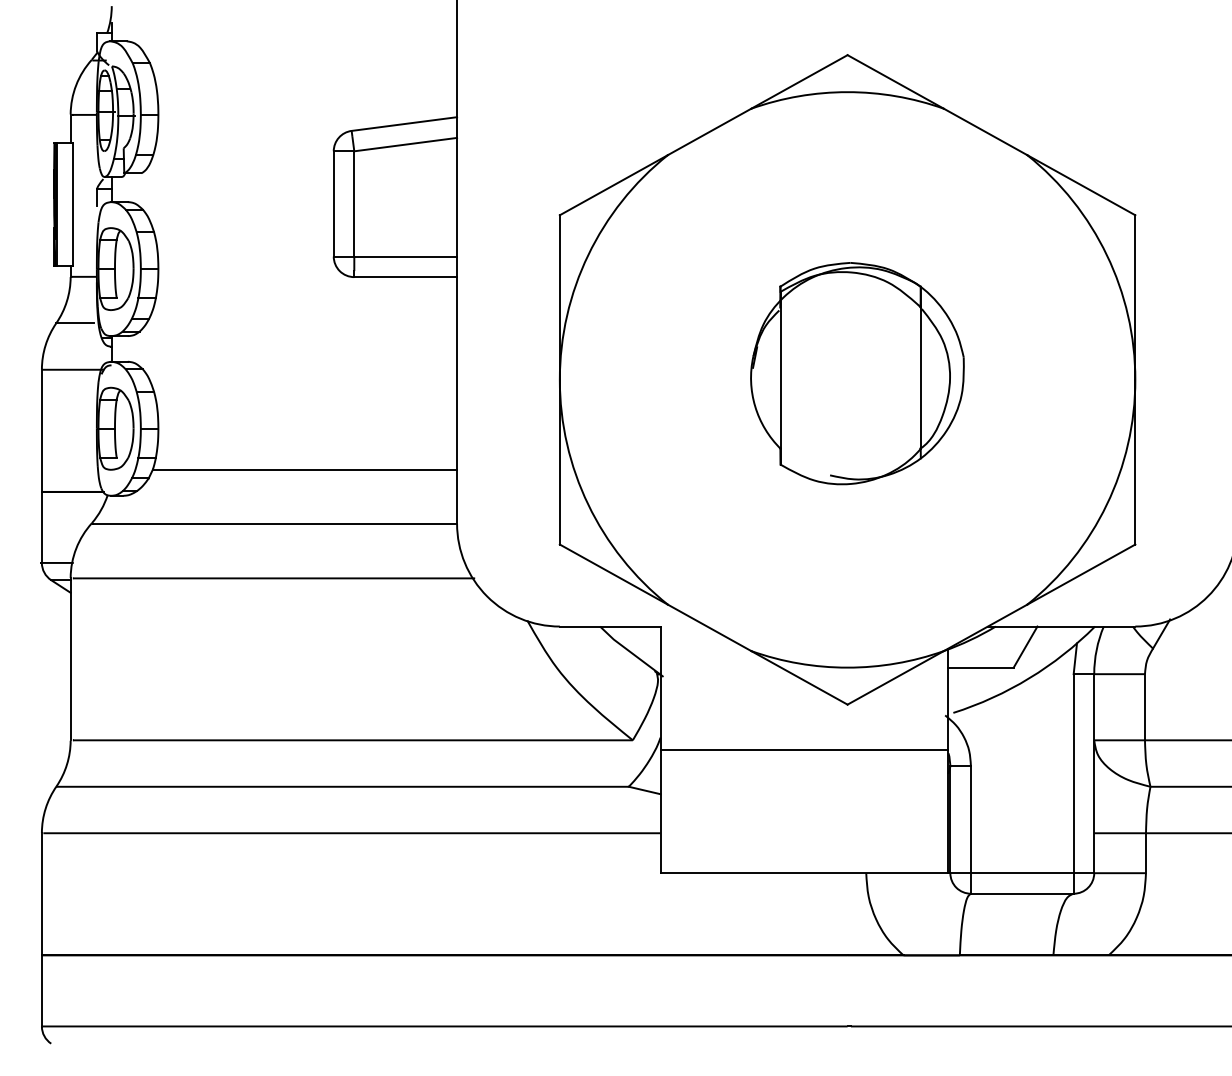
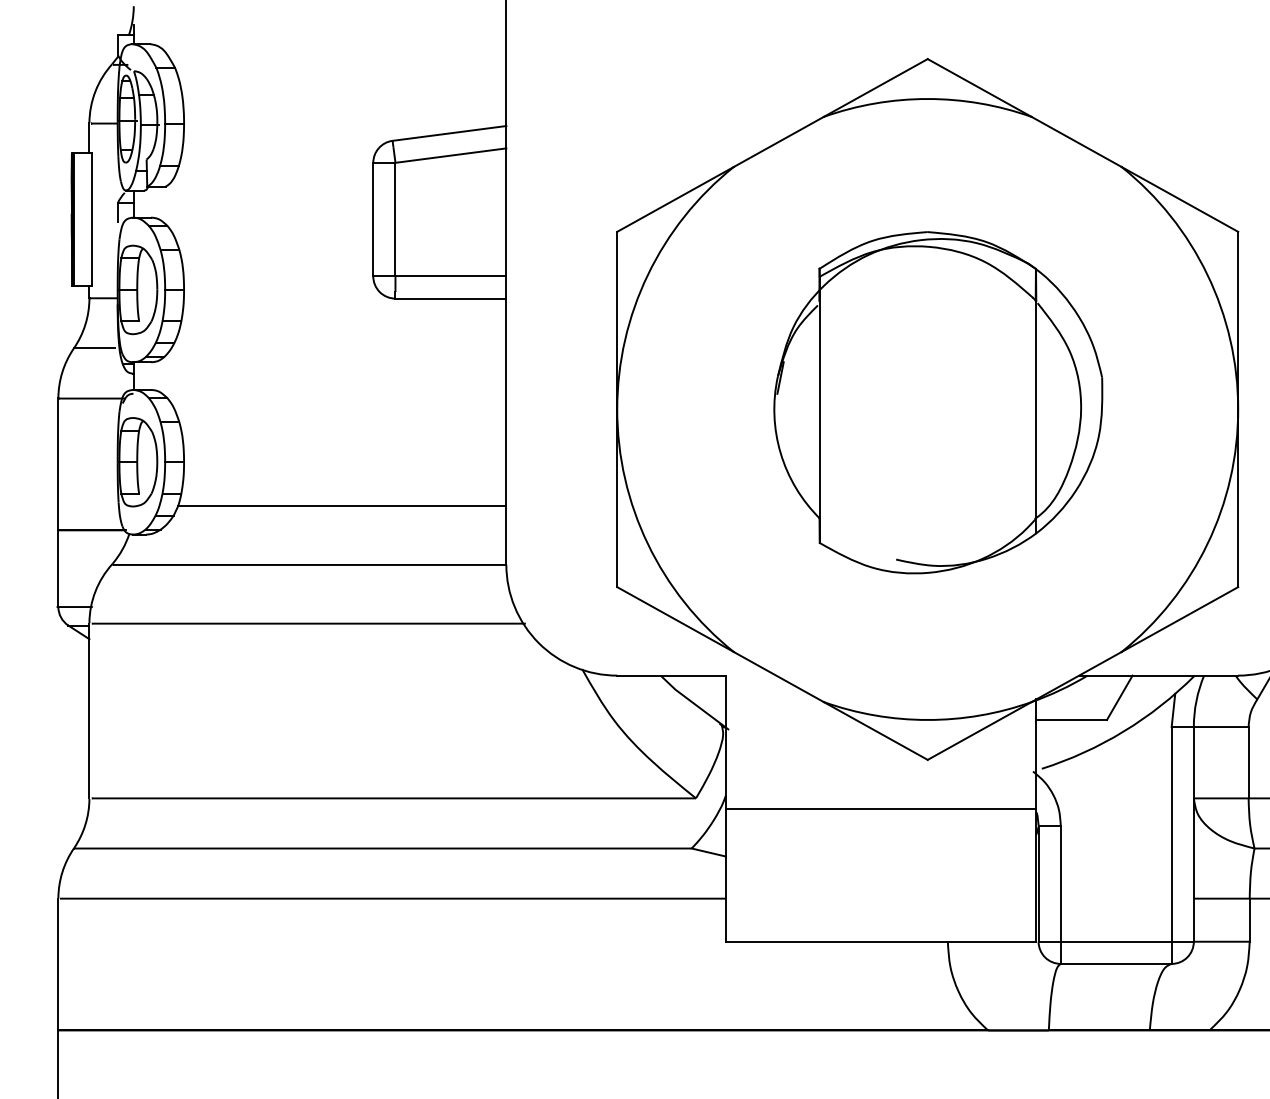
part: (857, 373) -> (938, 402), size x1.43

